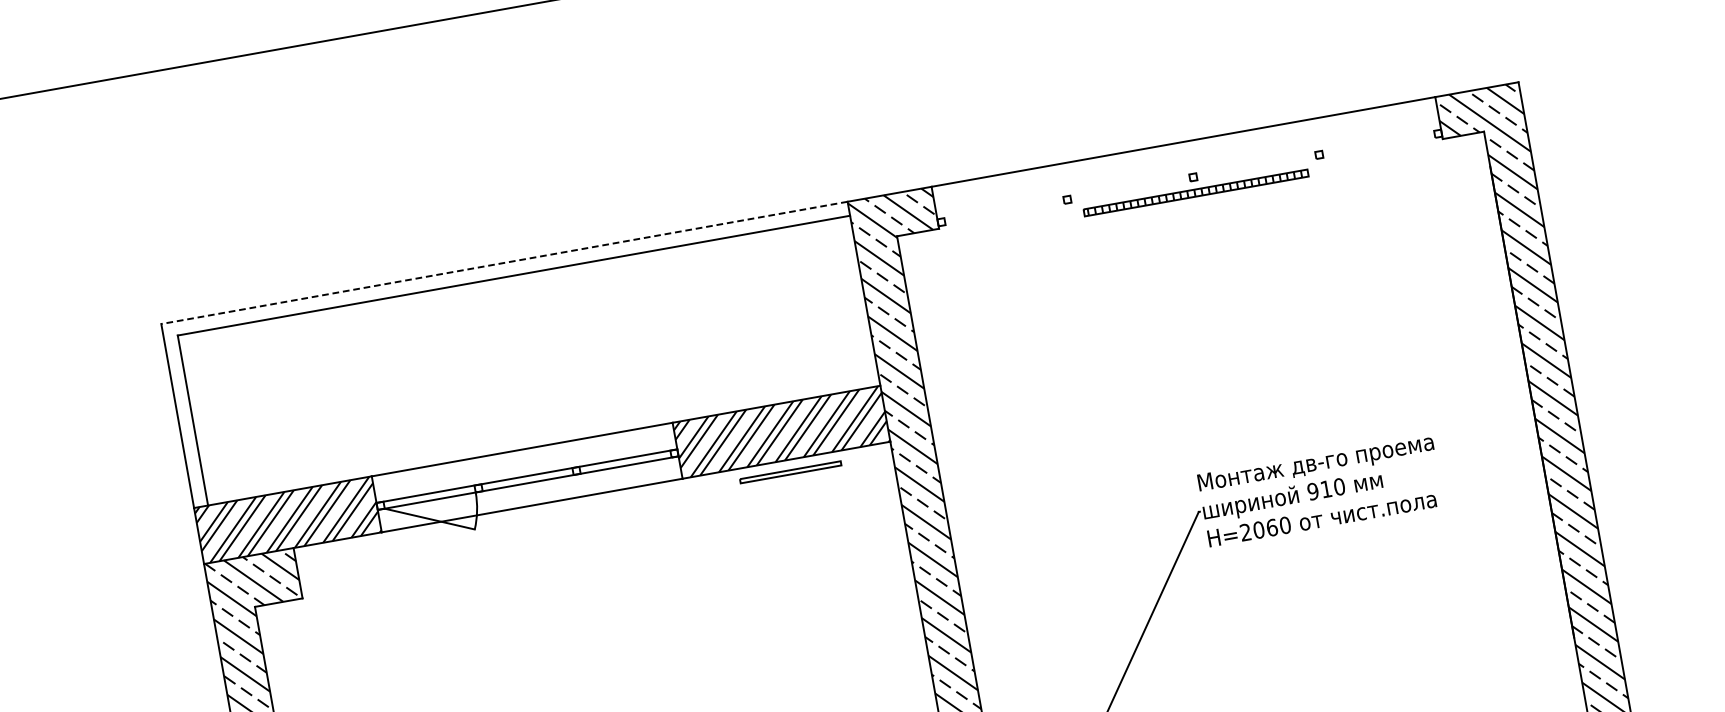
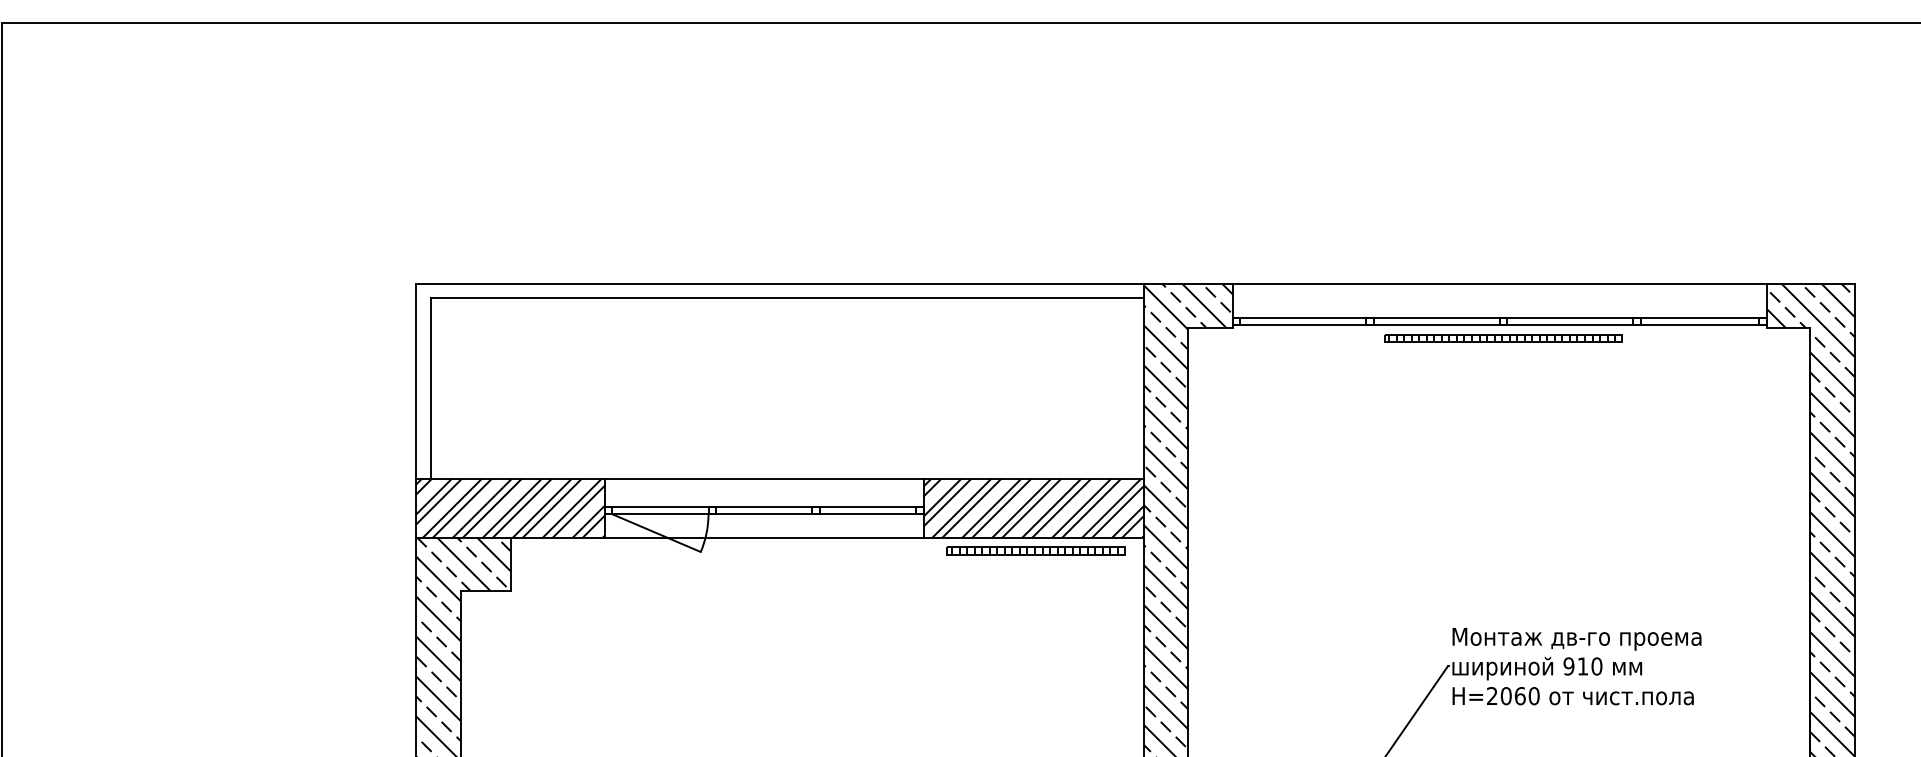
line: (1189, 174) -> (1499, 318), added
line: (1190, 181) -> (1499, 325), added
line: (504, 262) -> (780, 283), dashed -> solid
part: (790, 471) -> (1035, 550), size x1.67

